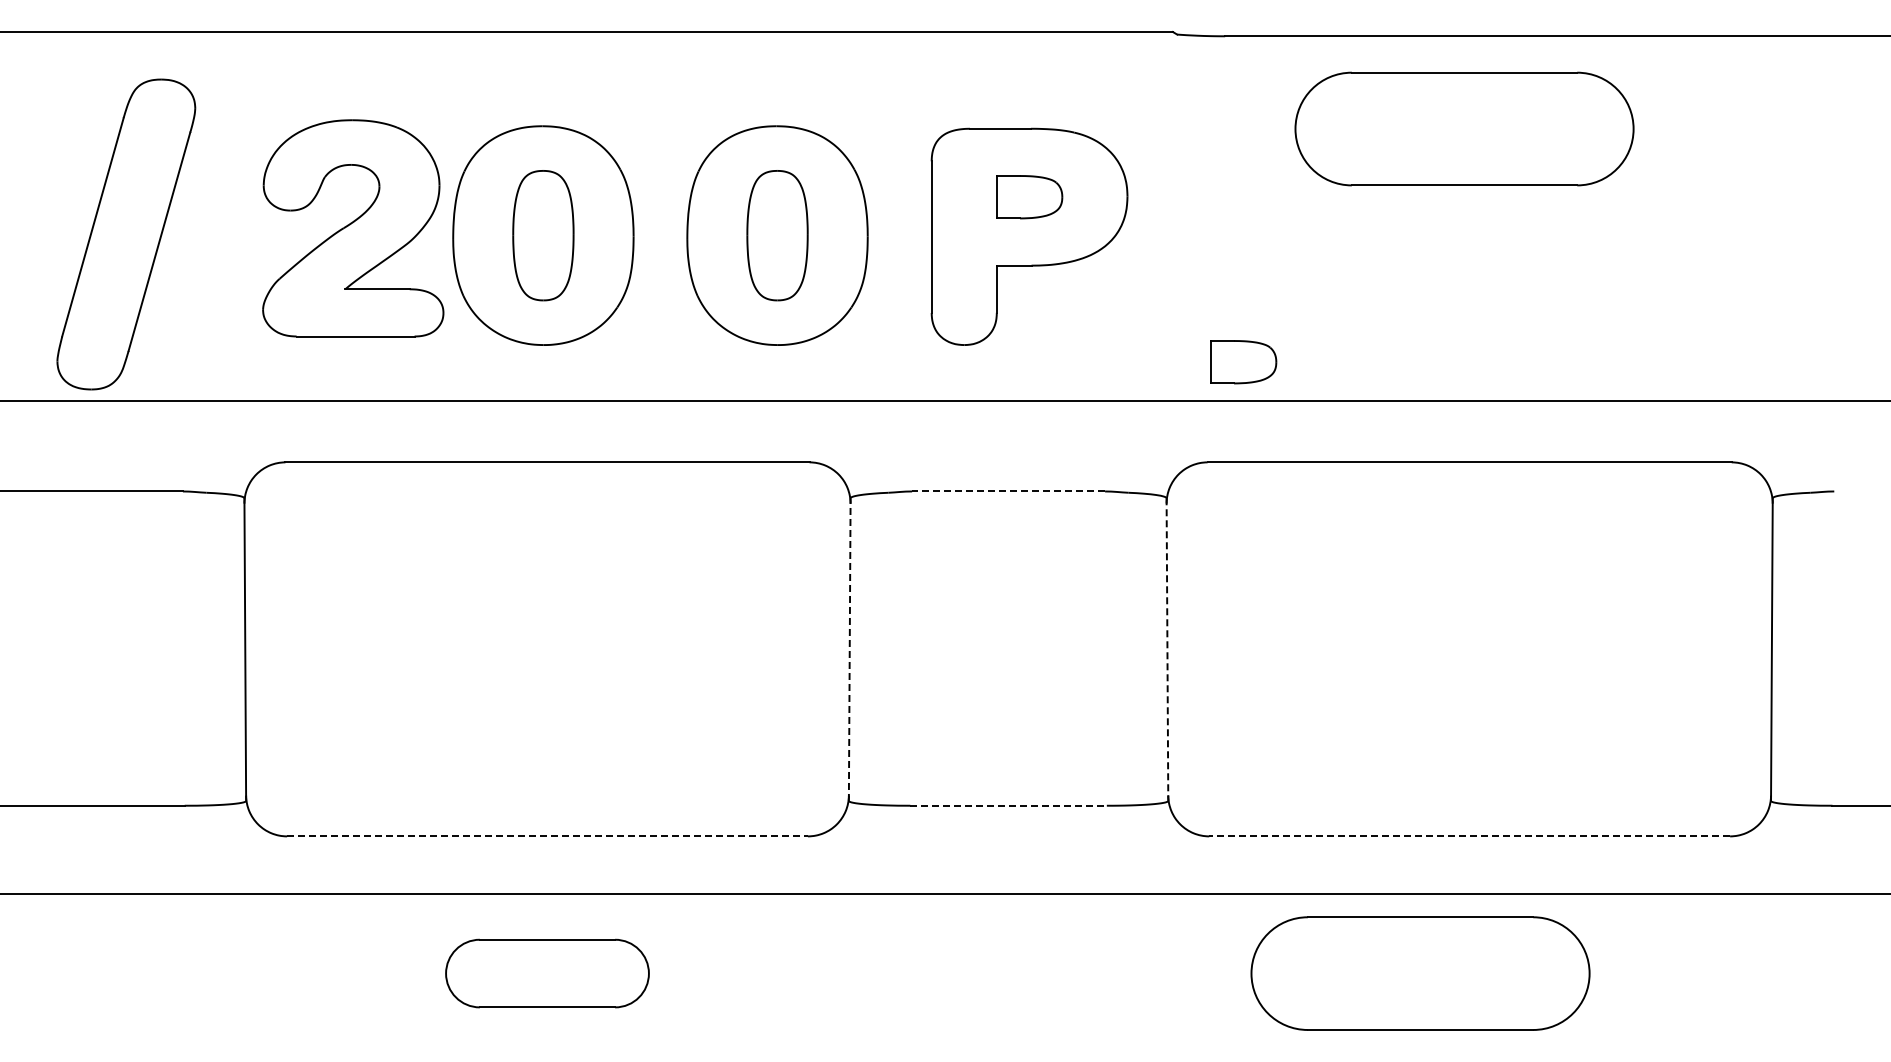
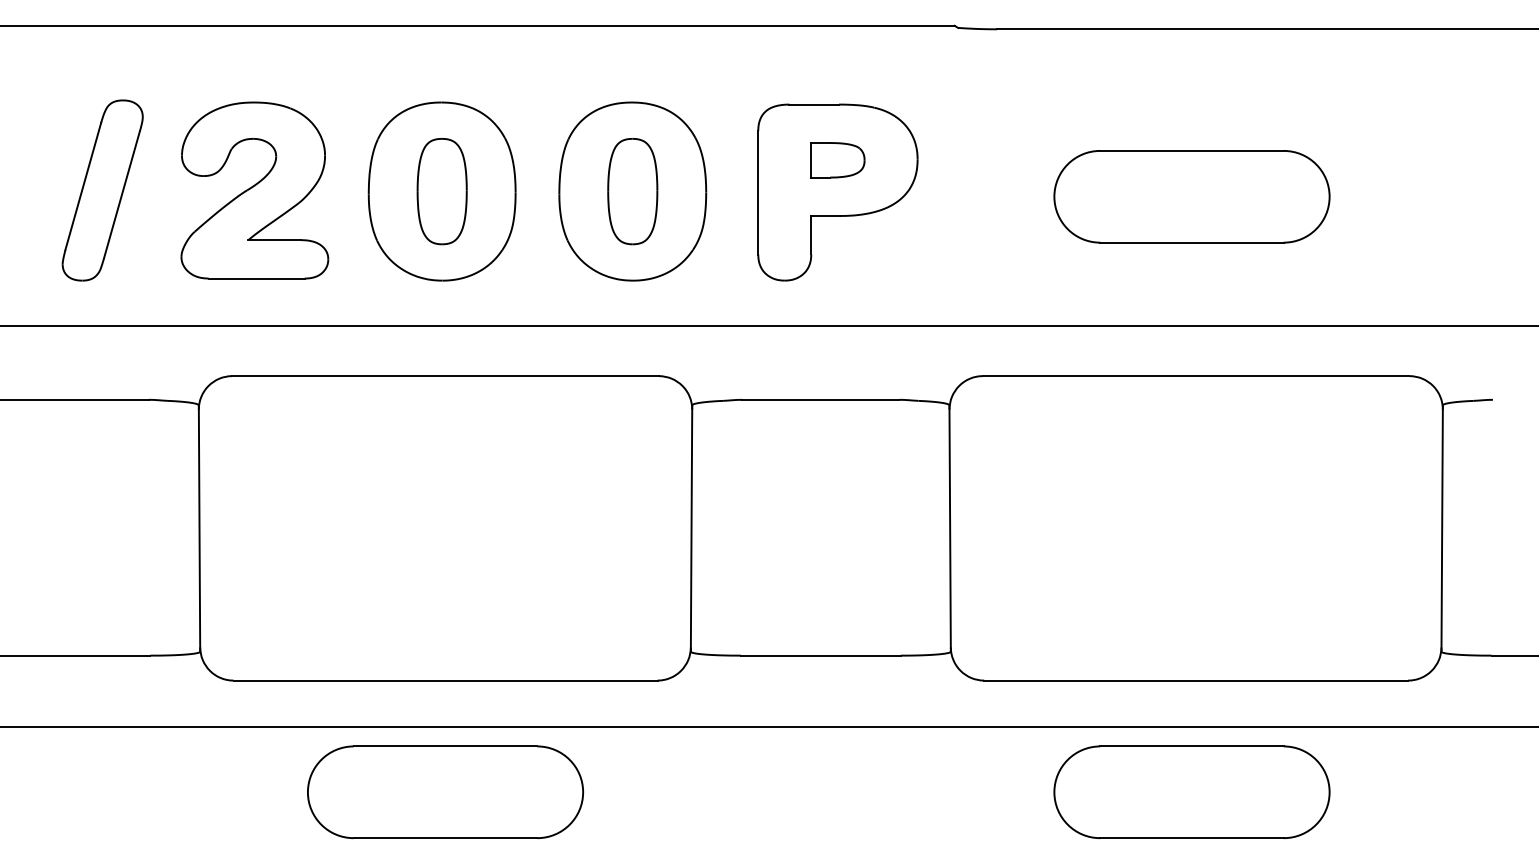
part: (1464, 128) -> (1191, 196), moved
part: (353, 228) -> (255, 190), moved
part: (126, 233) -> (102, 189), size x0.71
part: (1243, 362) -> (1012, 294), removed
line: (1008, 491) -> (820, 399), dashed -> solid
line: (849, 649) -> (691, 528), dashed -> solid
line: (1167, 650) -> (950, 529), dashed -> solid
line: (1009, 805) -> (821, 655), dashed -> solid
line: (548, 836) -> (446, 680), dashed -> solid
line: (1469, 836) -> (1196, 680), dashed -> solid
part: (547, 973) -> (445, 792), size x1.67
part: (1420, 973) -> (1191, 792), moved

